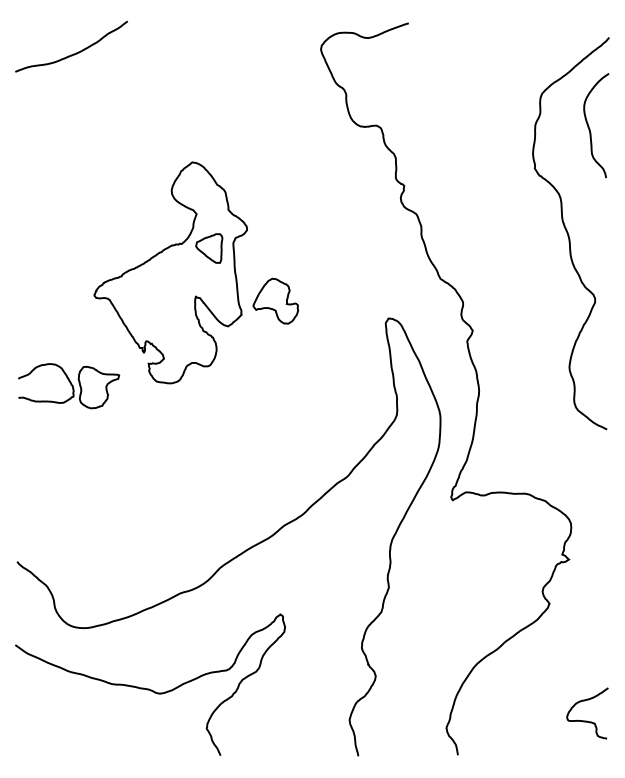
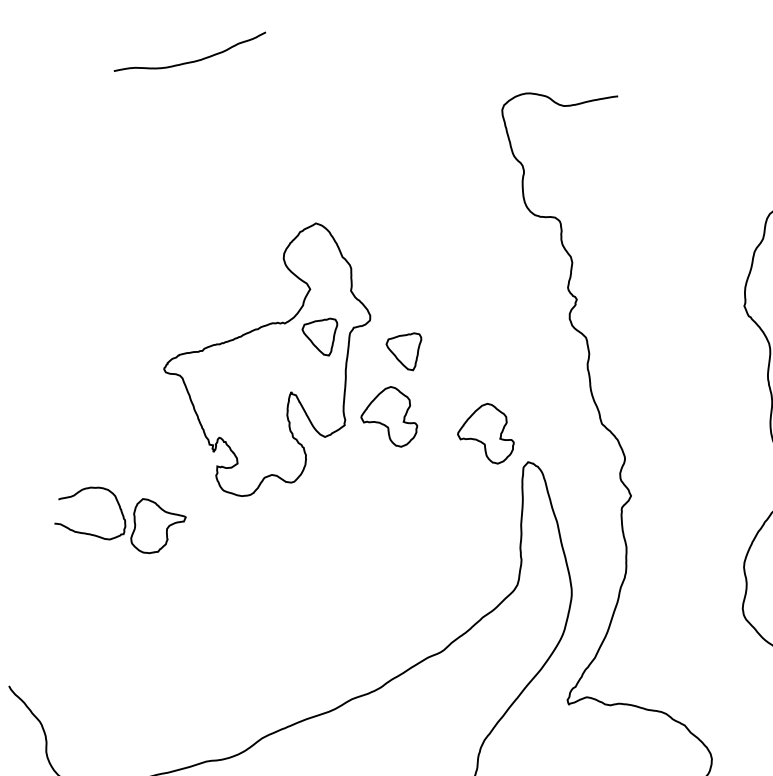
part: (276, 248) -> (402, 349), added
part: (352, 300) -> (486, 431), added
part: (69, 386) -> (121, 520), moved

